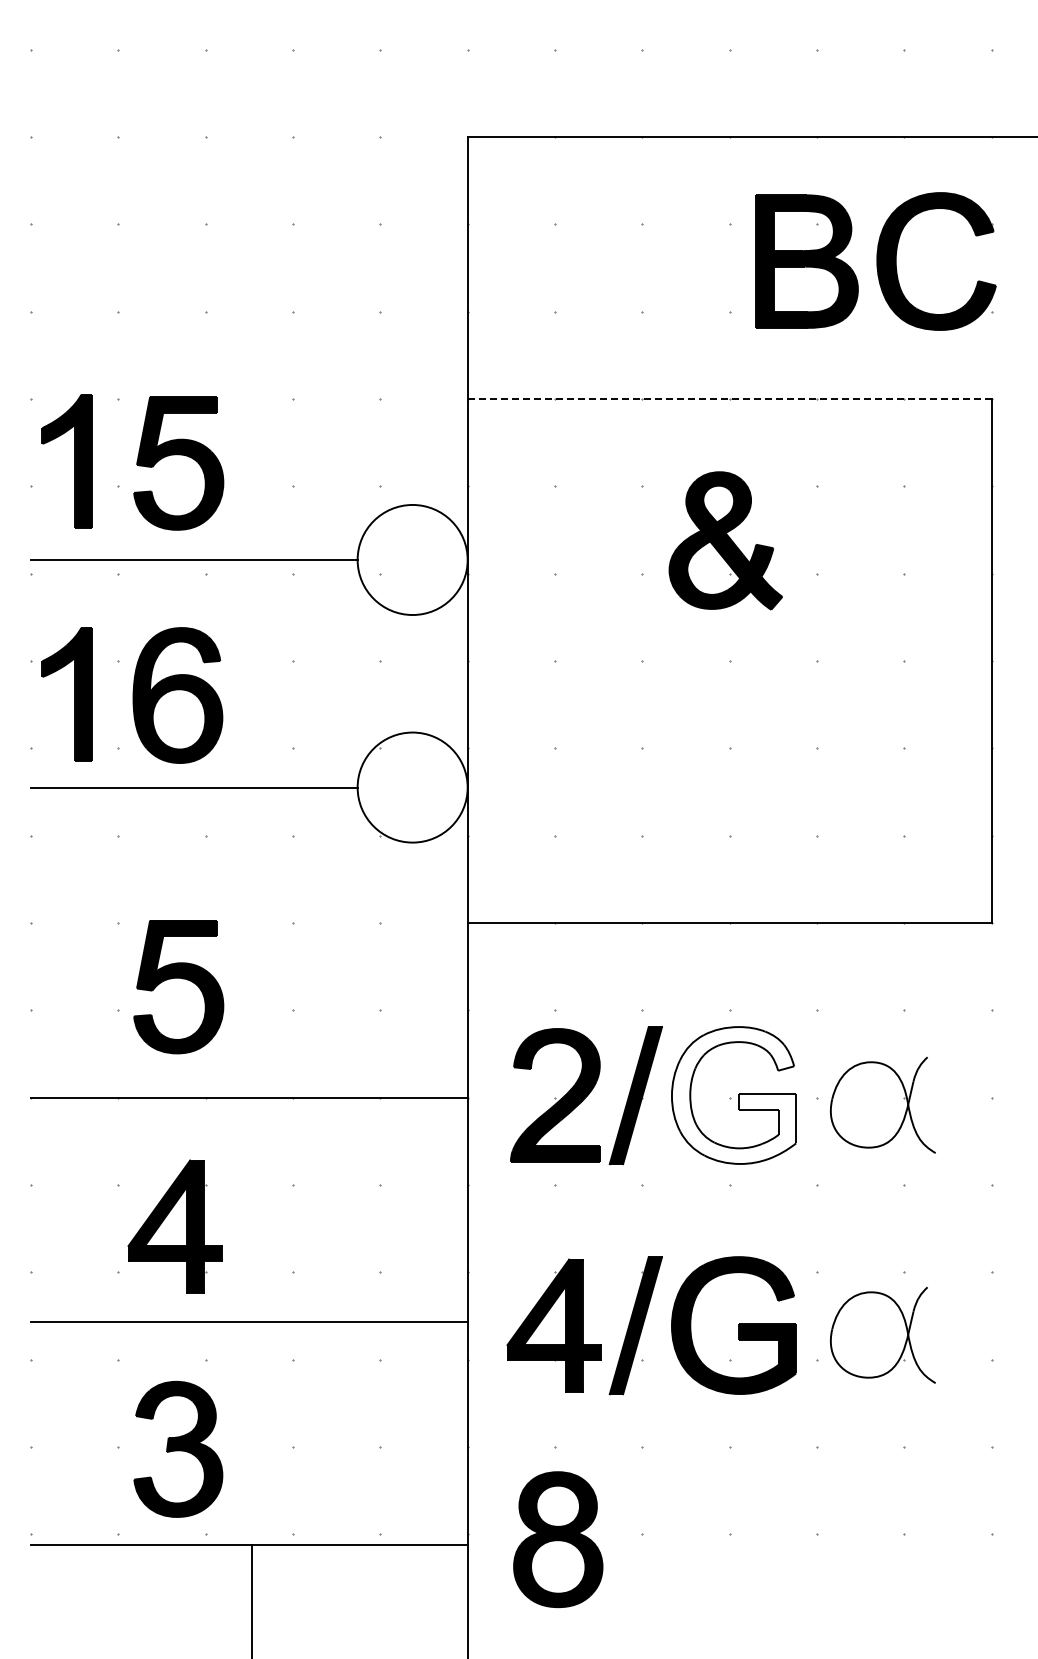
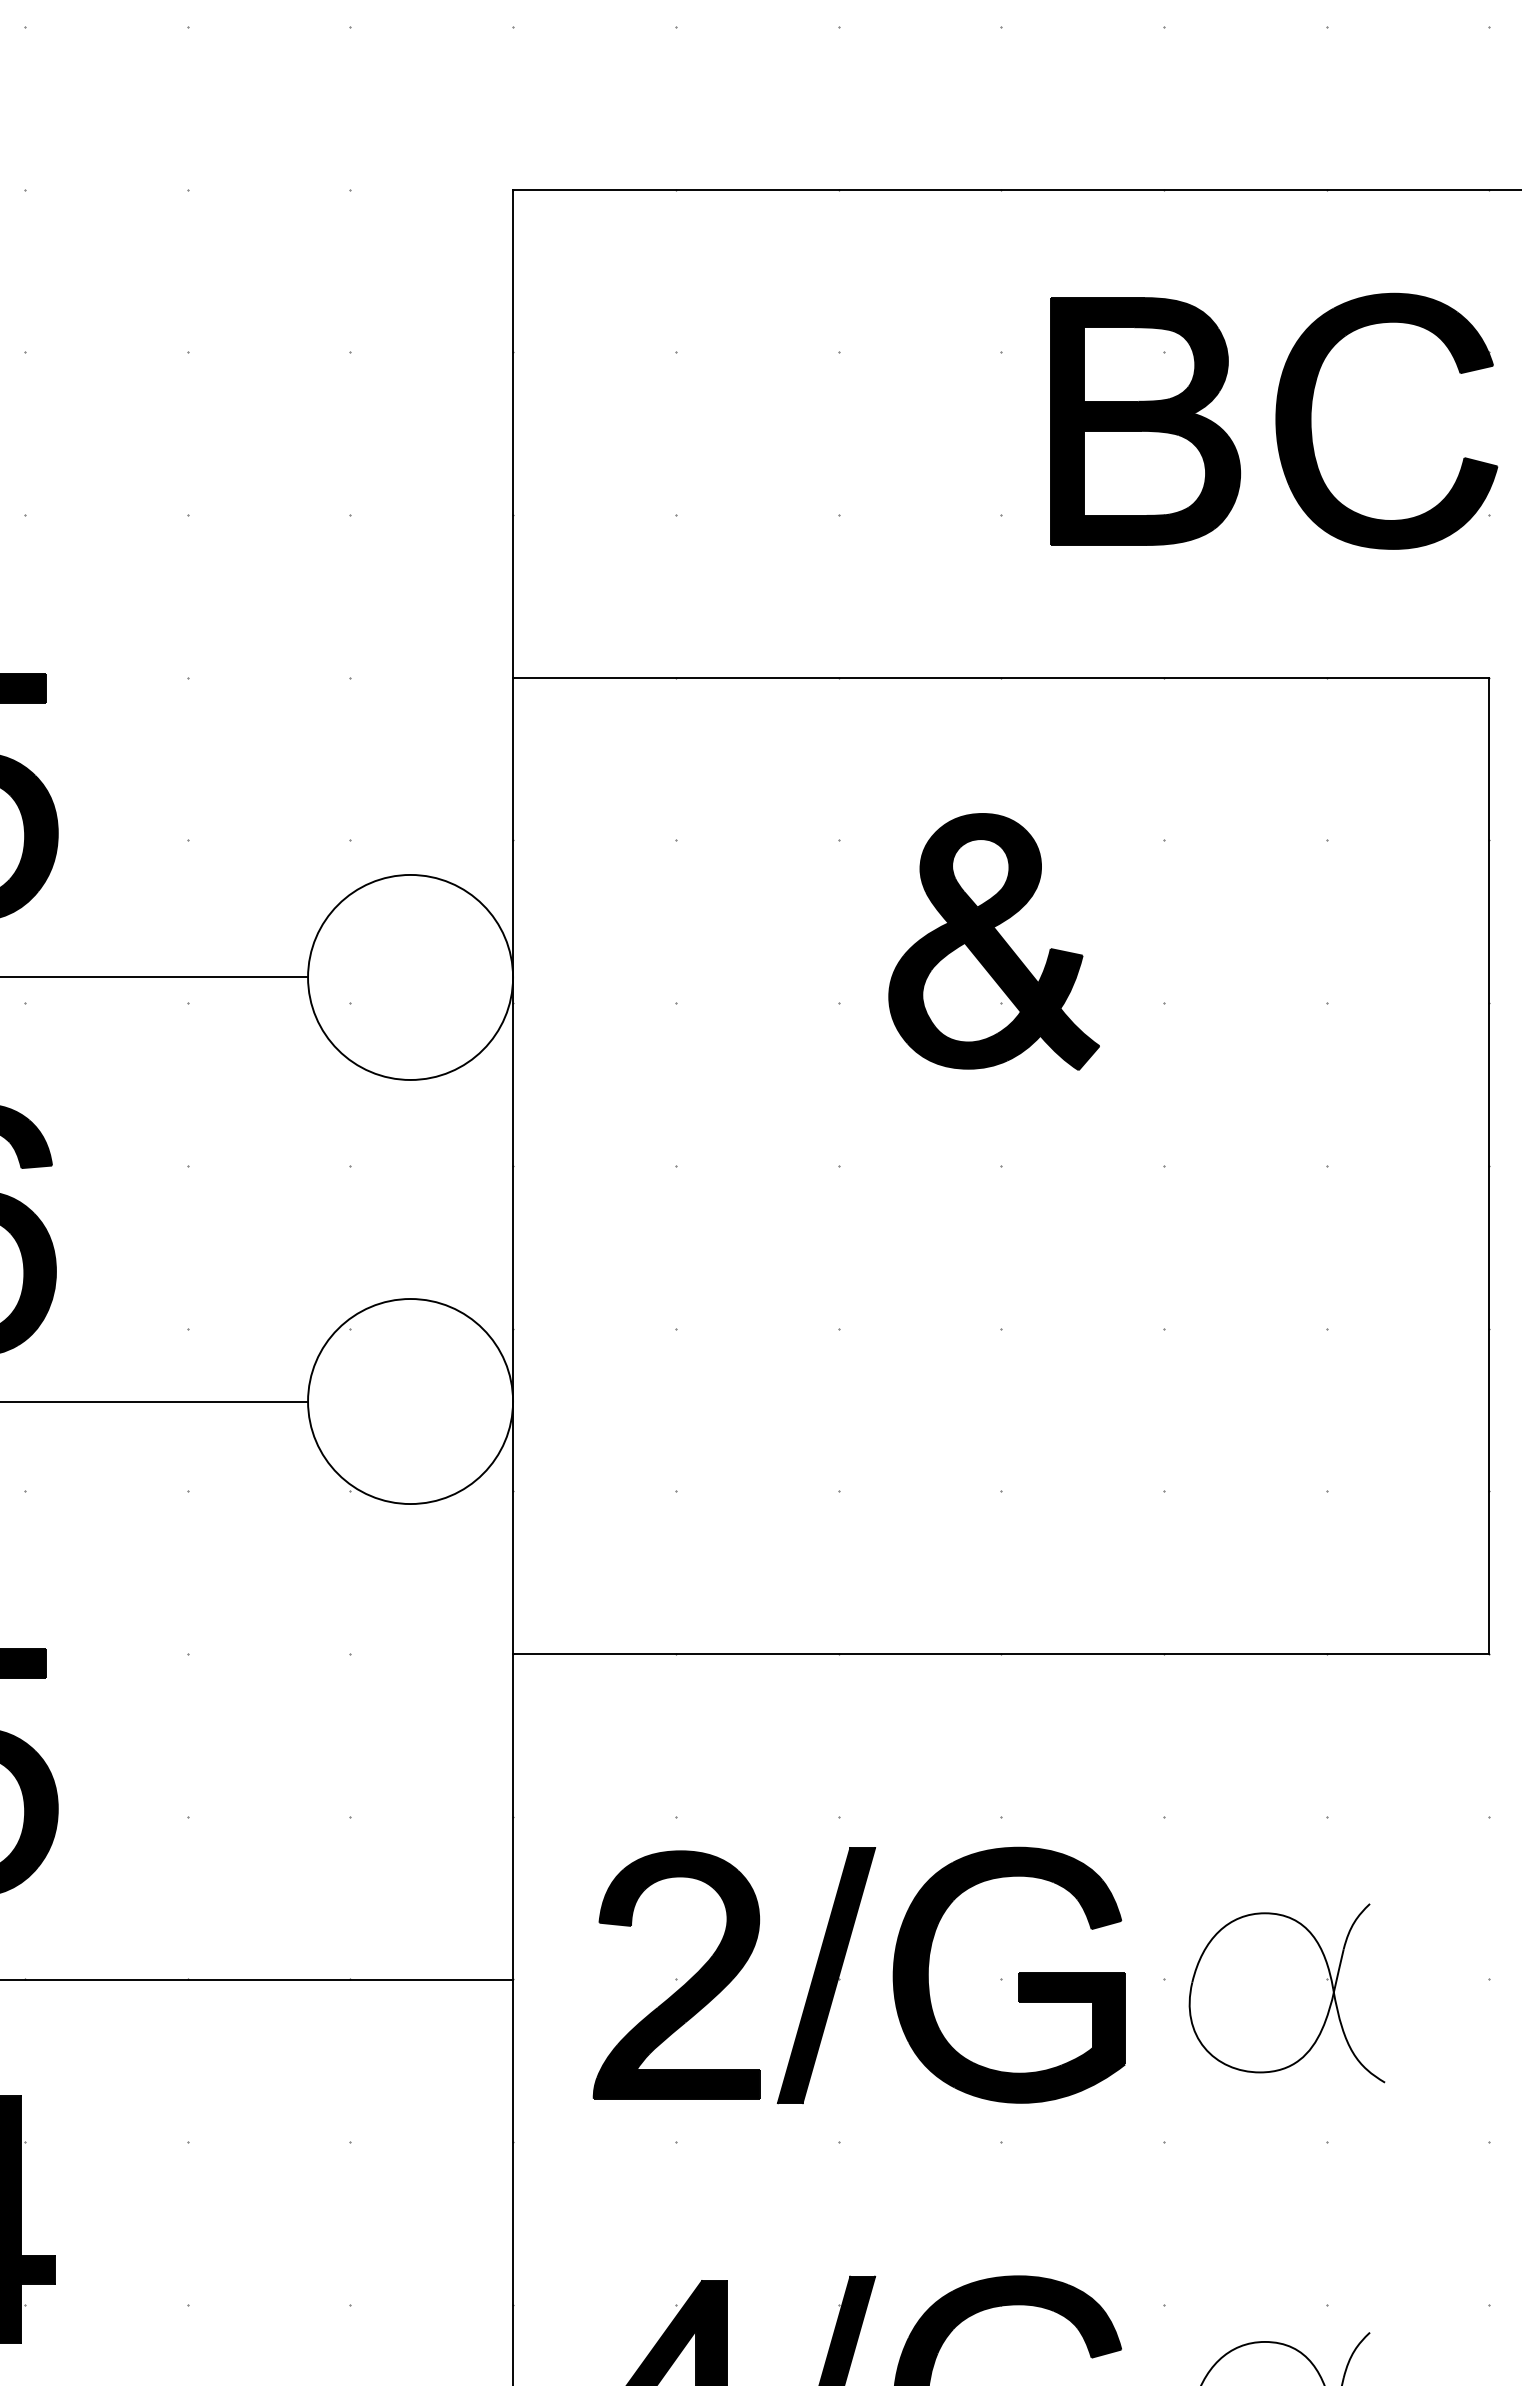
line: (729, 399) -> (1000, 678), dashed -> solid
fill: (733, 1095) -> (1008, 1975), added

